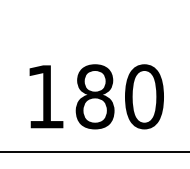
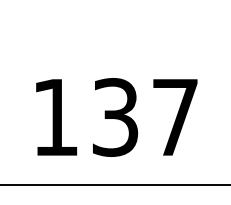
text: (119, 96) -> (145, 117), 180 -> 137

